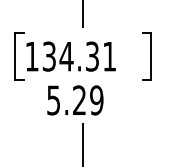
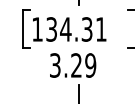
text: (53, 99) -> (55, 64), 5.29 -> 3.29

